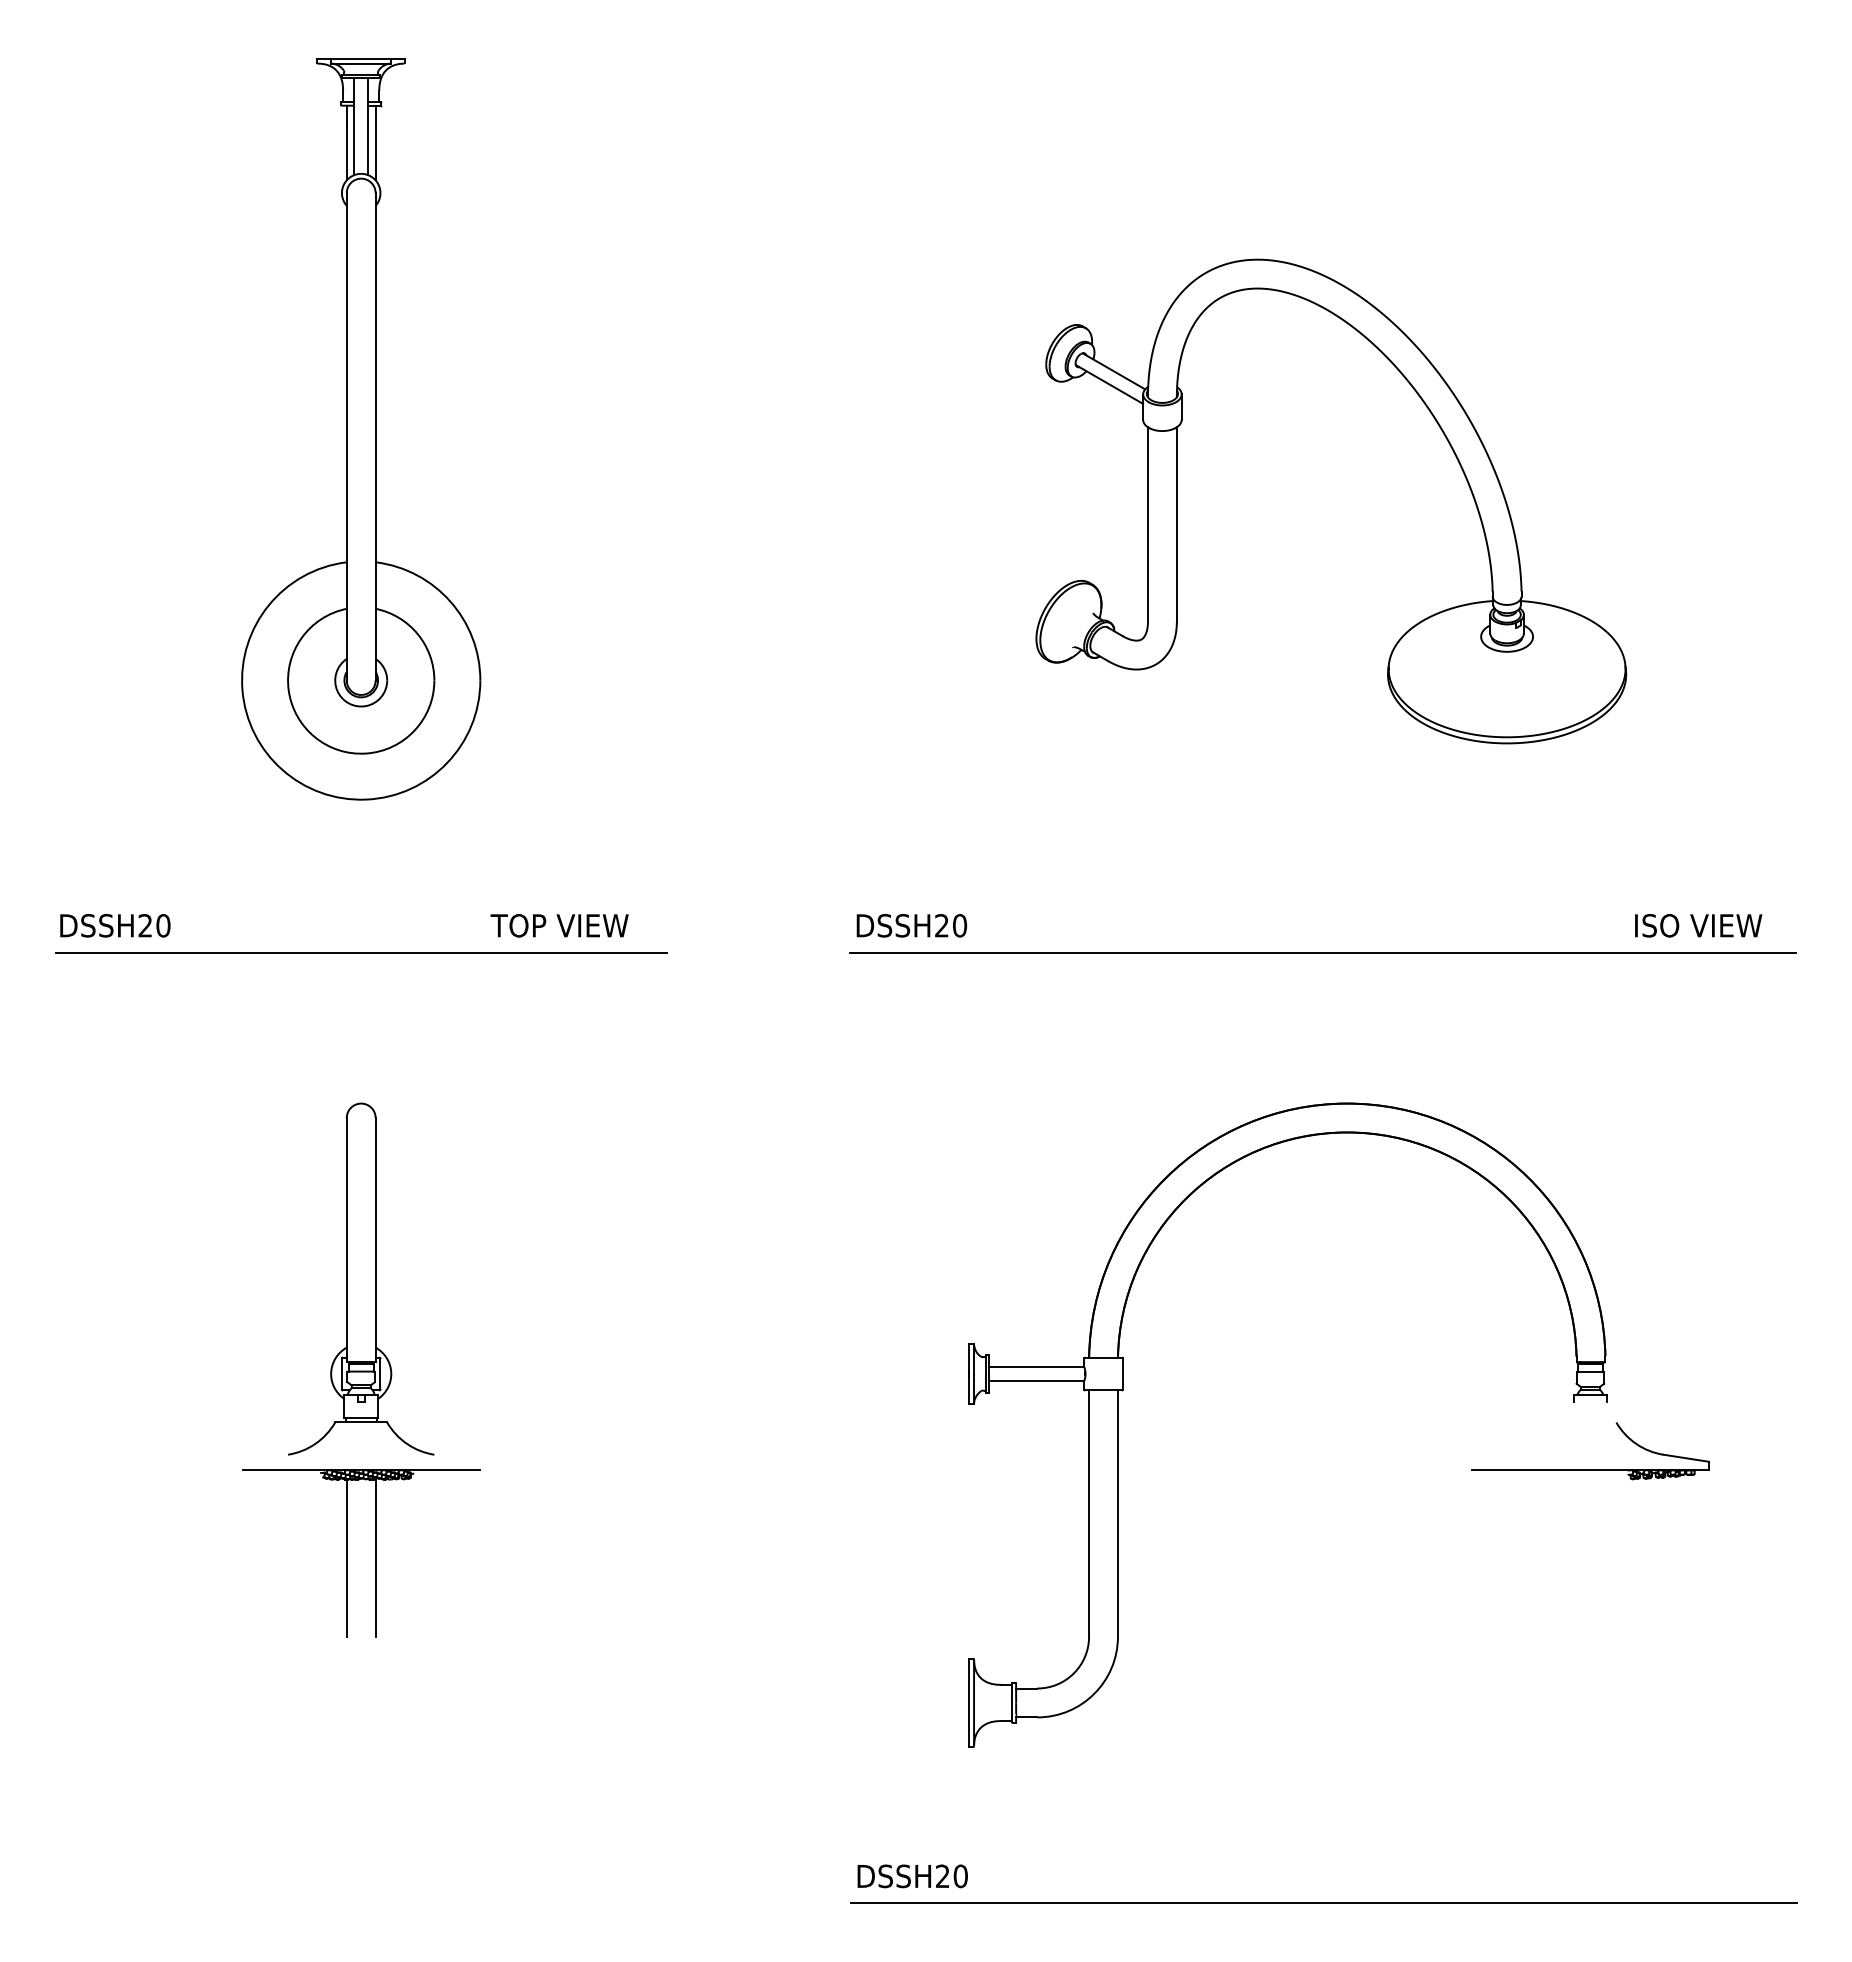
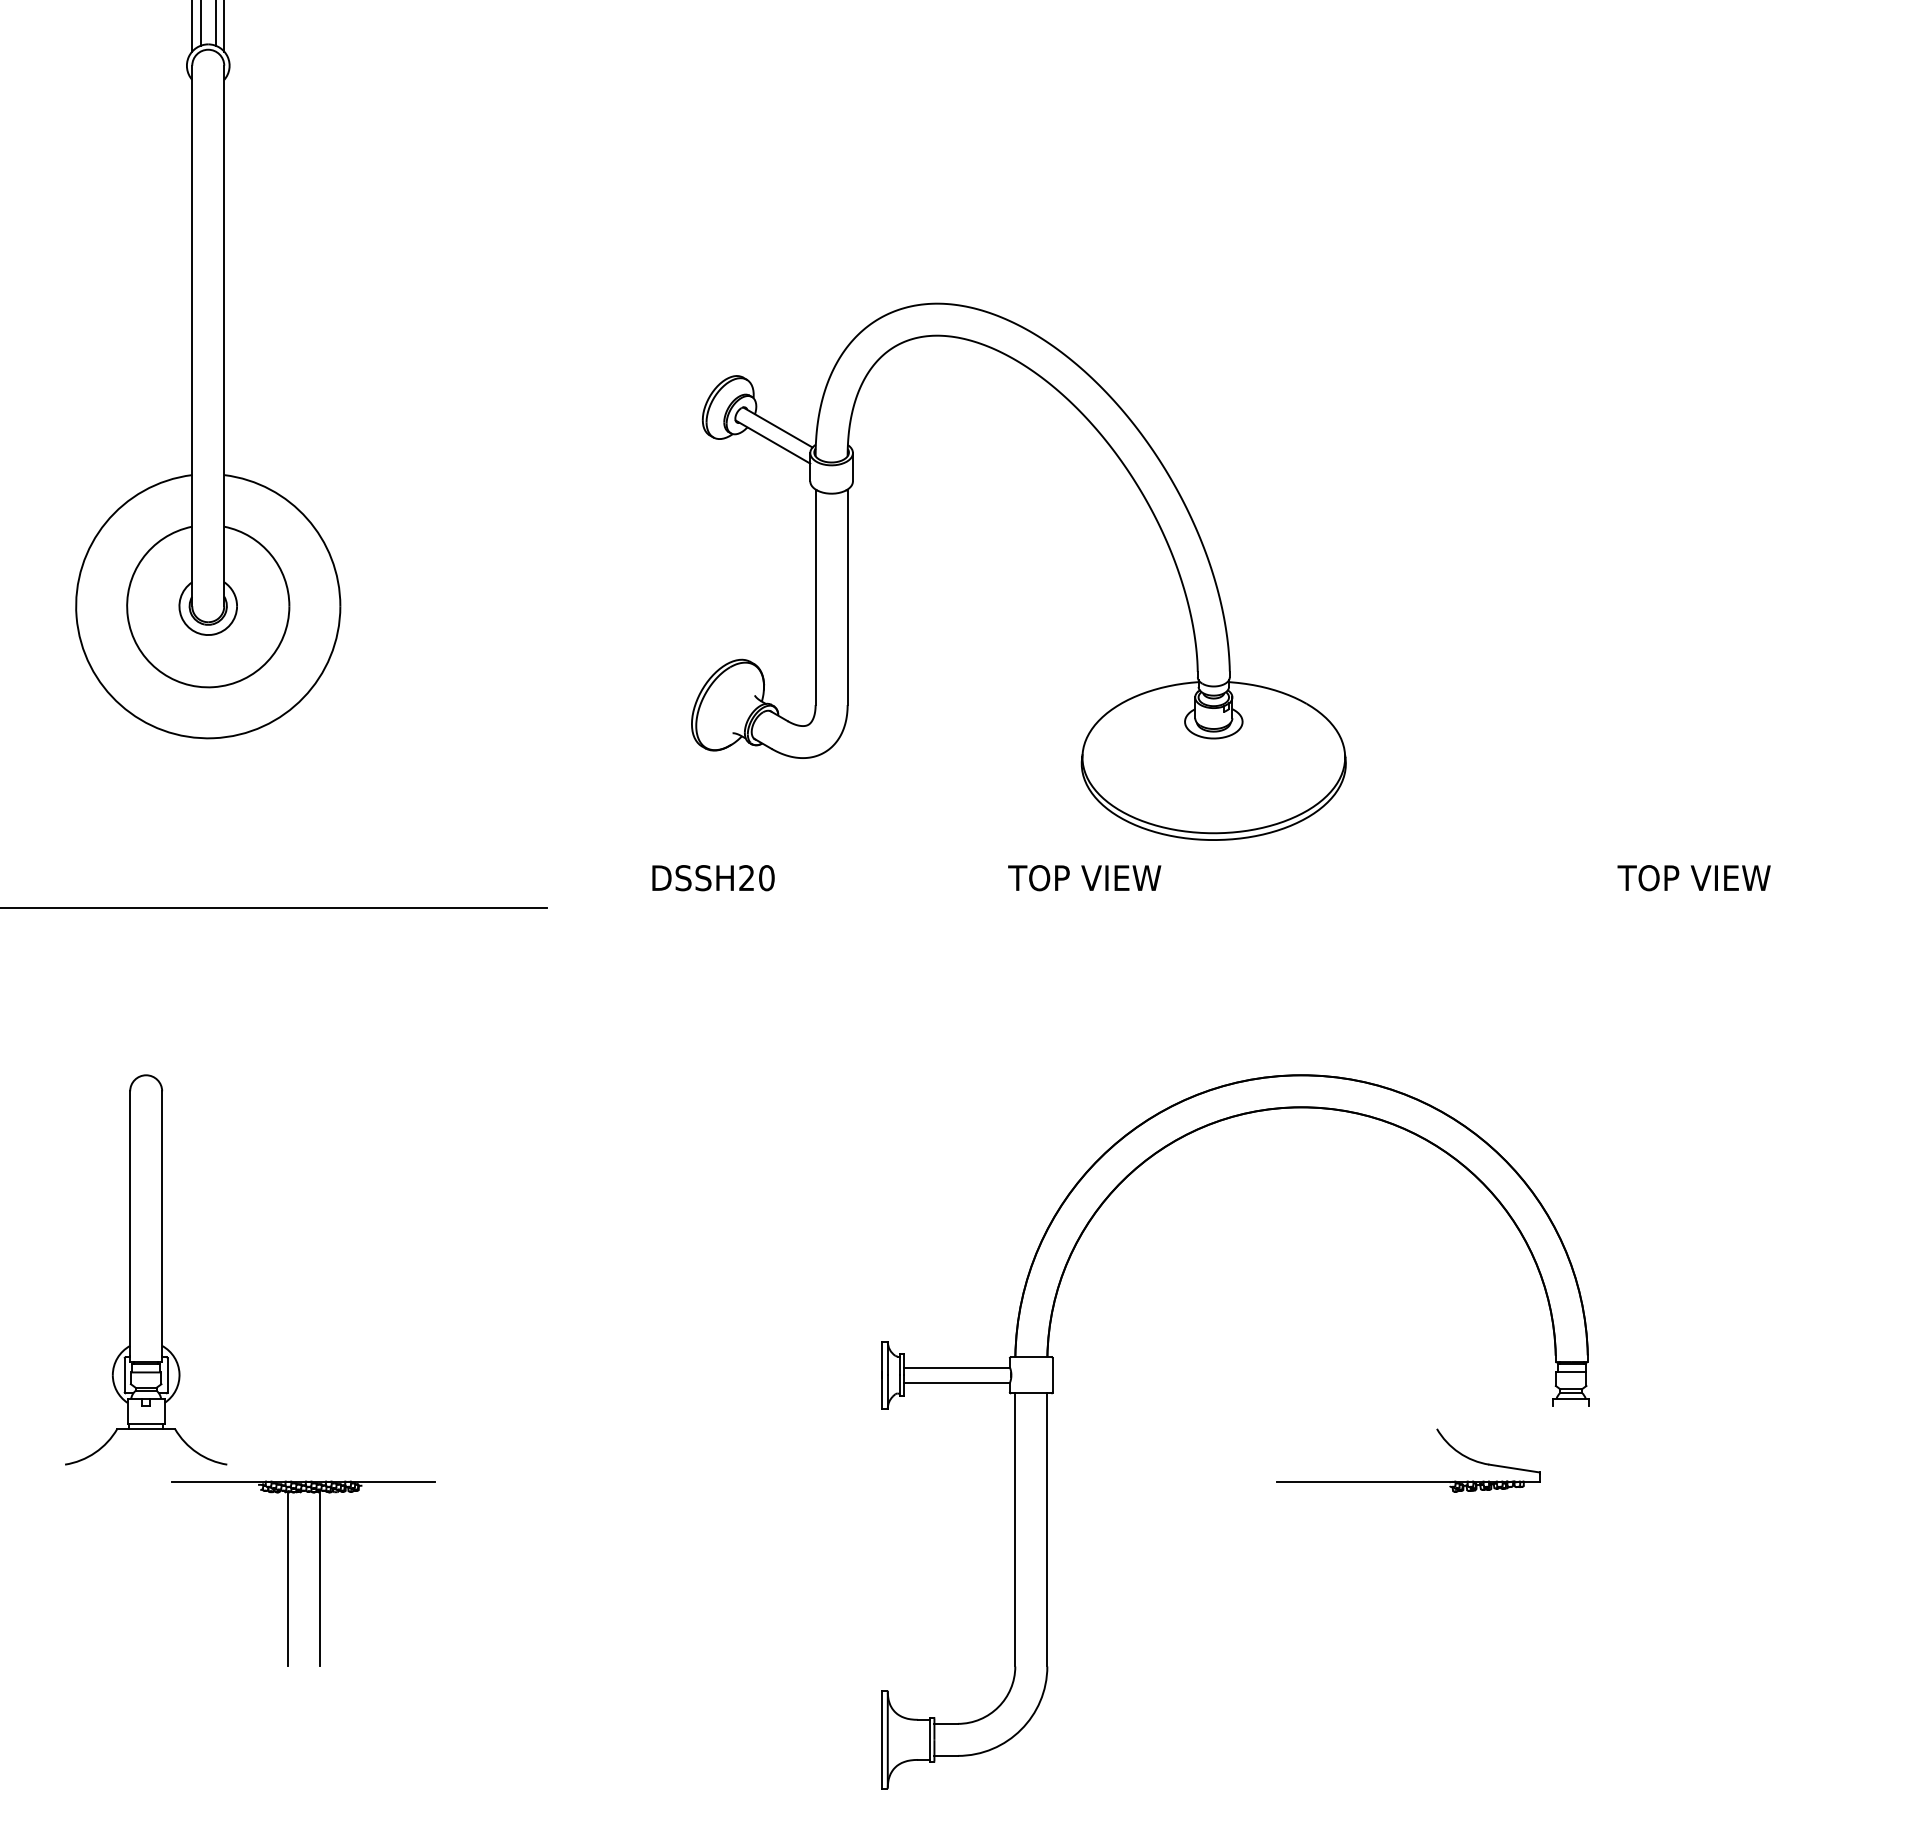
part: (1445, 438) -> (1145, 501), moved
text: (559, 925) -> (1084, 877), moved
text: (911, 925) -> (713, 877), moved
text: (1701, 925) -> (1694, 877), ISO VIEW -> TOP VIEW
line: (1323, 952) -> (1275, 907), removed
part: (361, 1278) -> (146, 1269), moved
part: (1590, 1469) -> (1408, 1481), moved
part: (347, 1553) -> (288, 1574), moved

